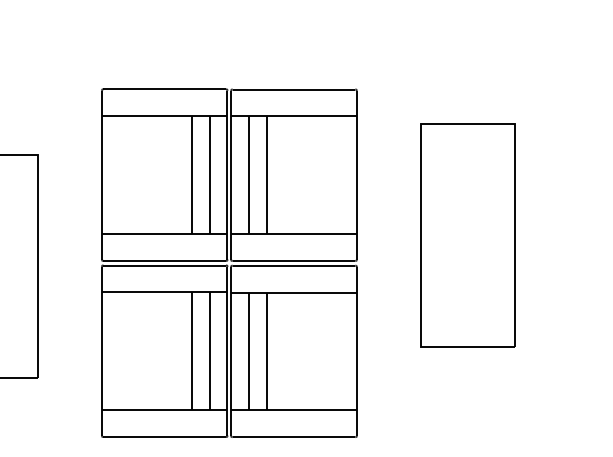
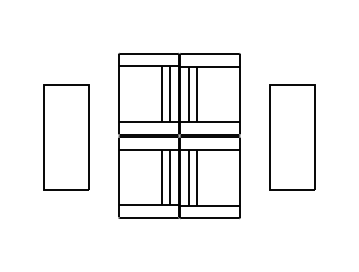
part: (468, 234) -> (292, 137), moved

